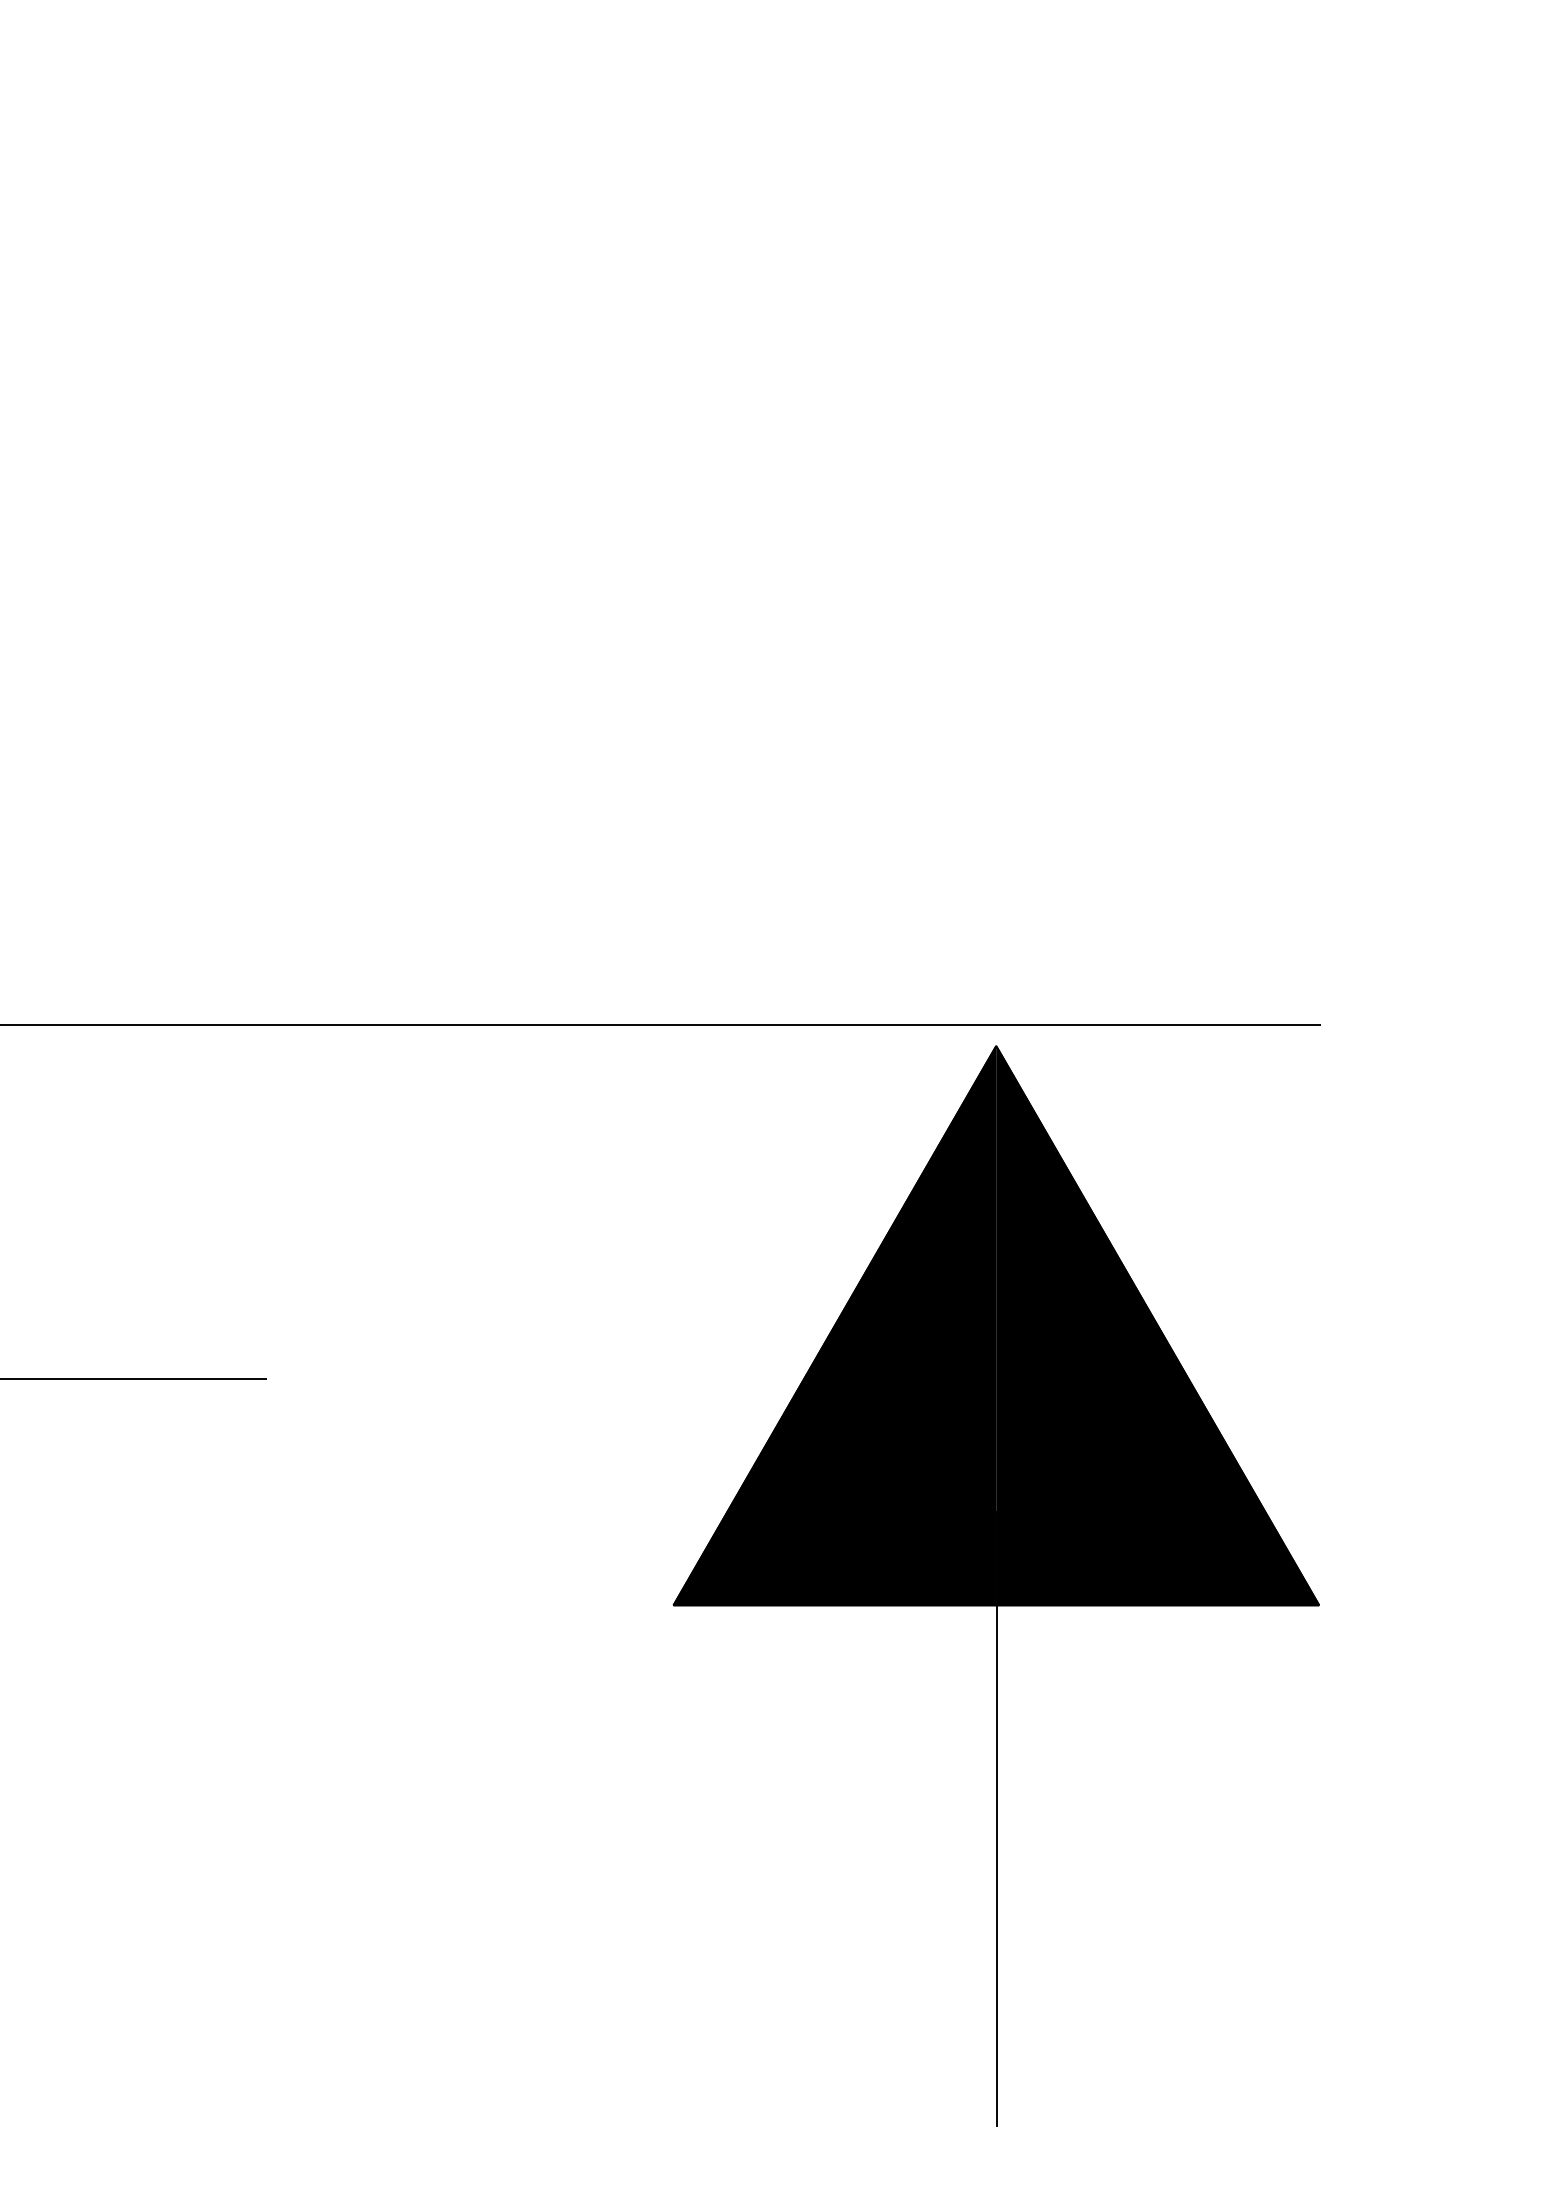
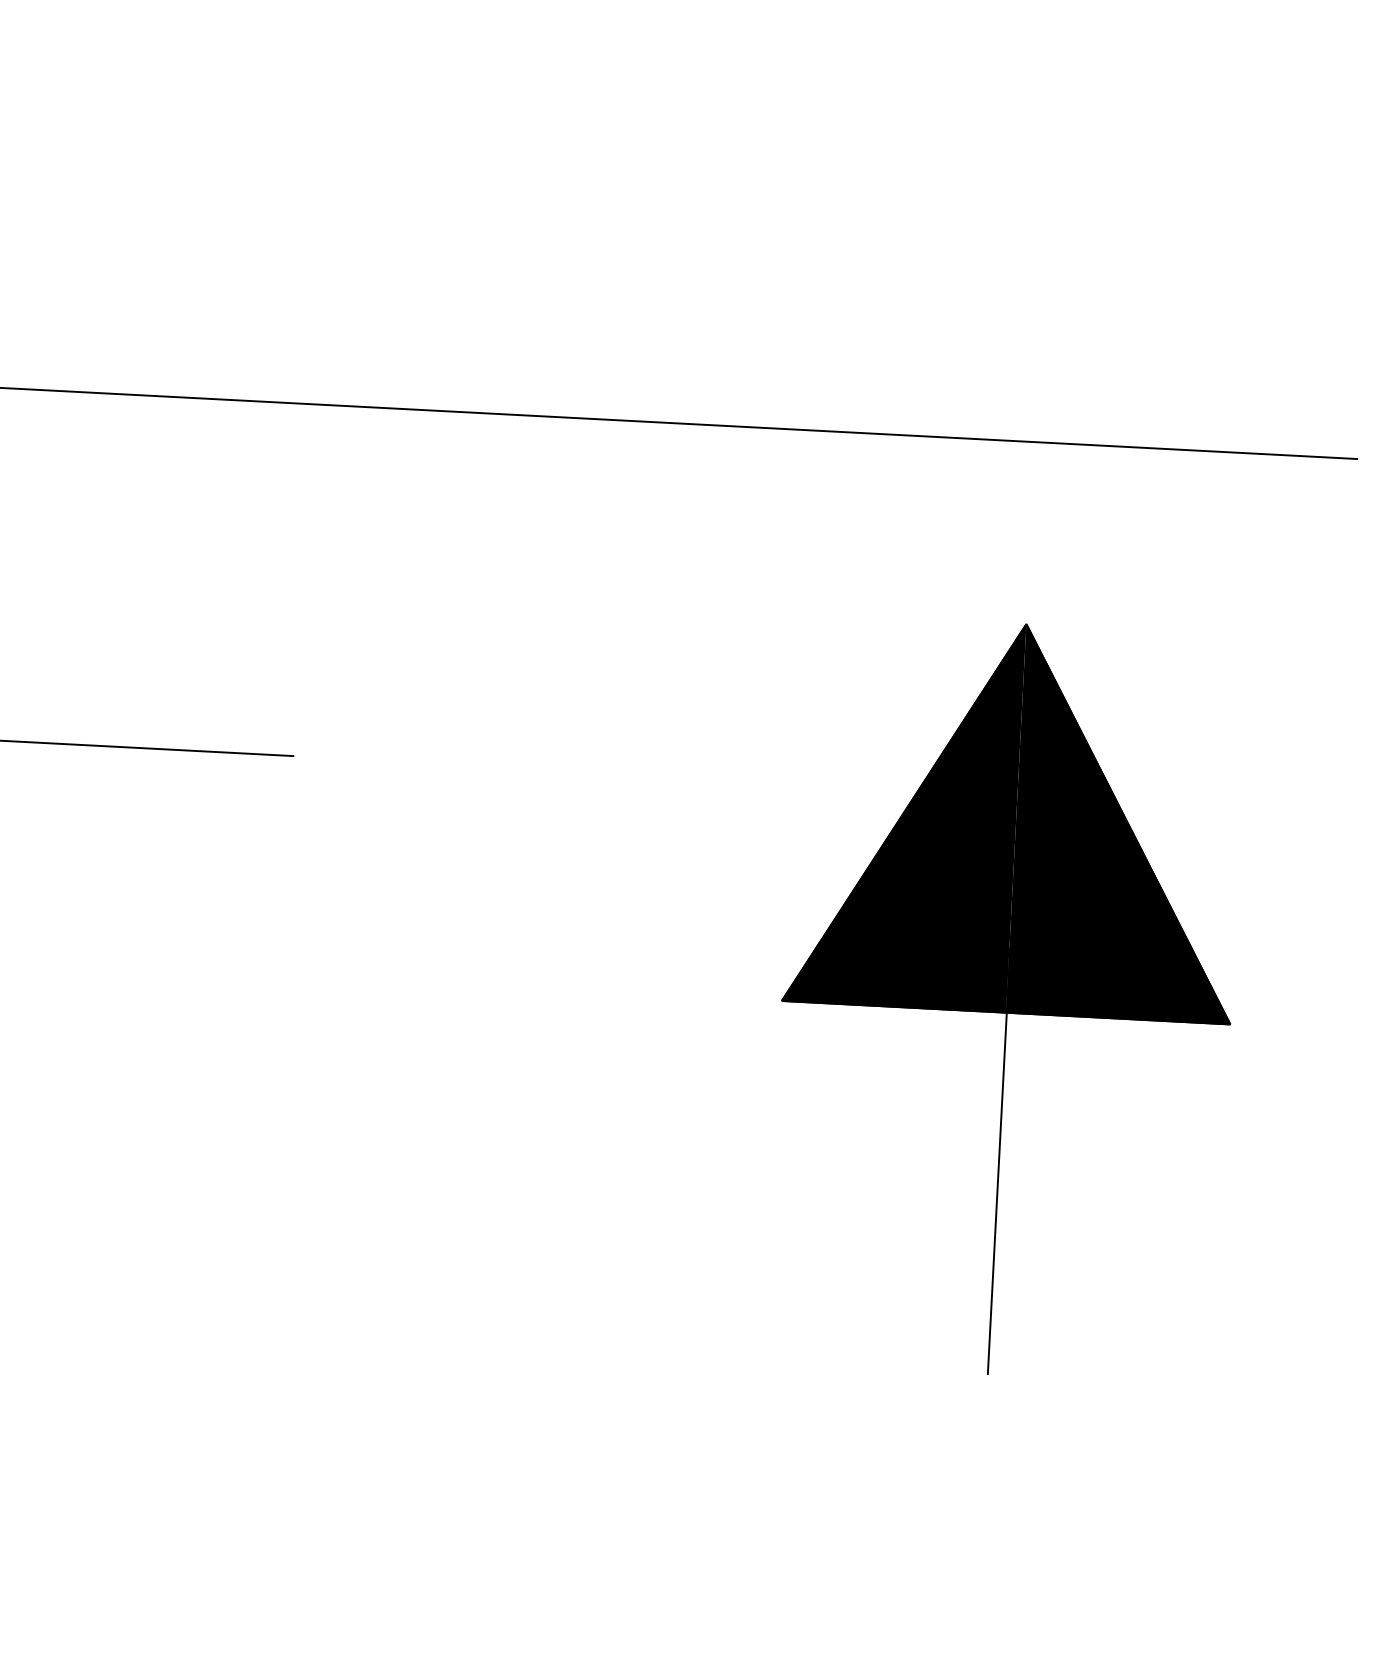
part: (995, 1585) -> (1006, 998), size x0.7

